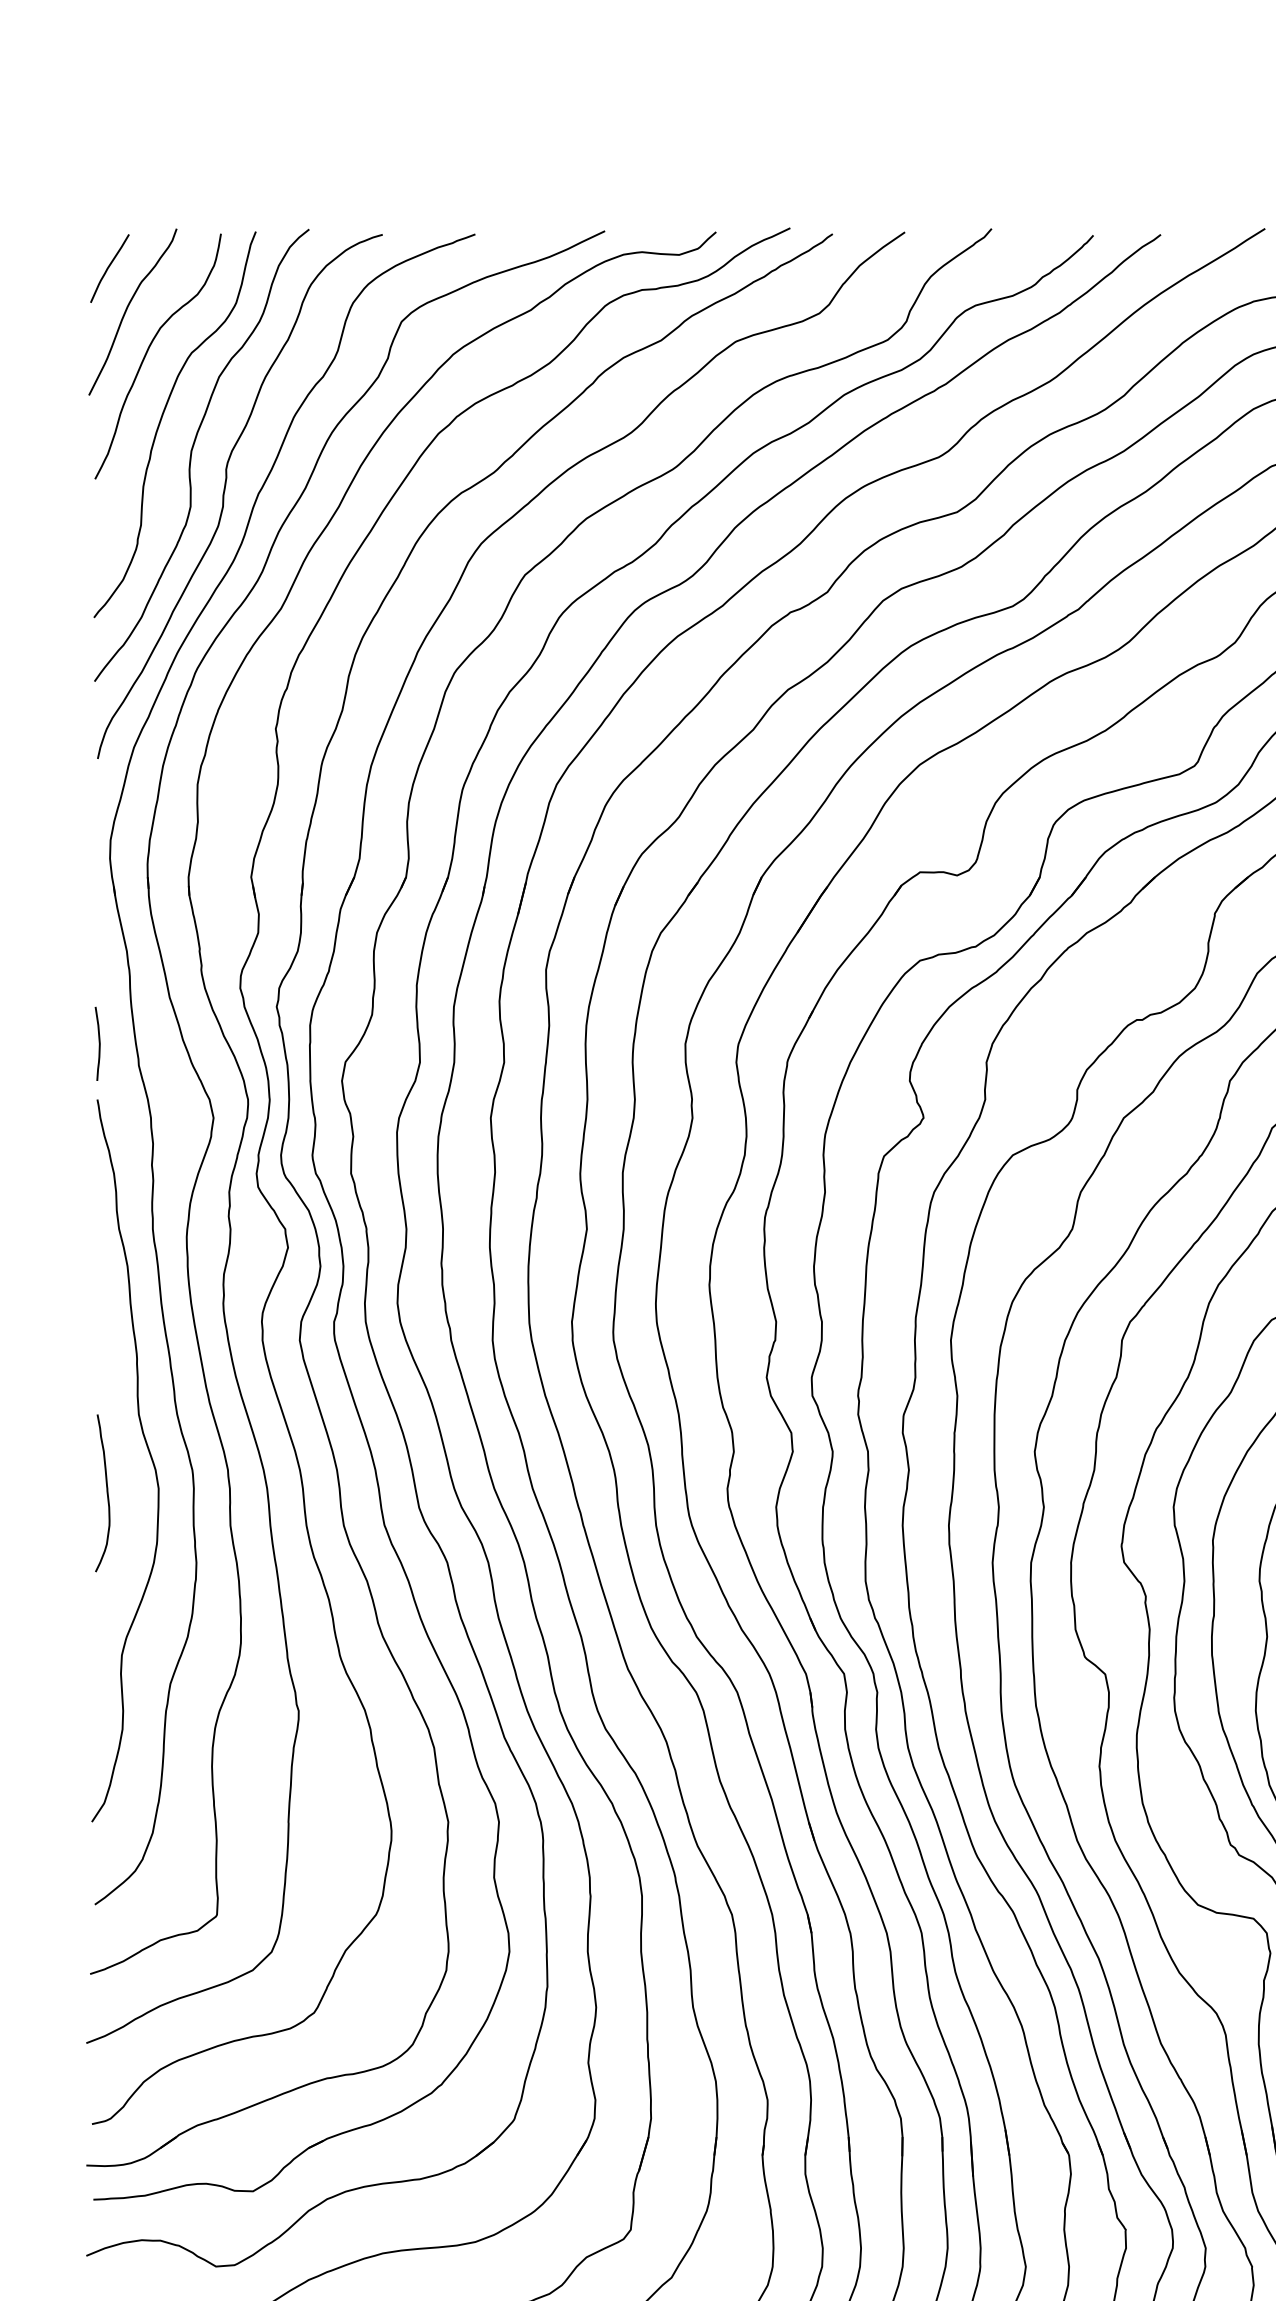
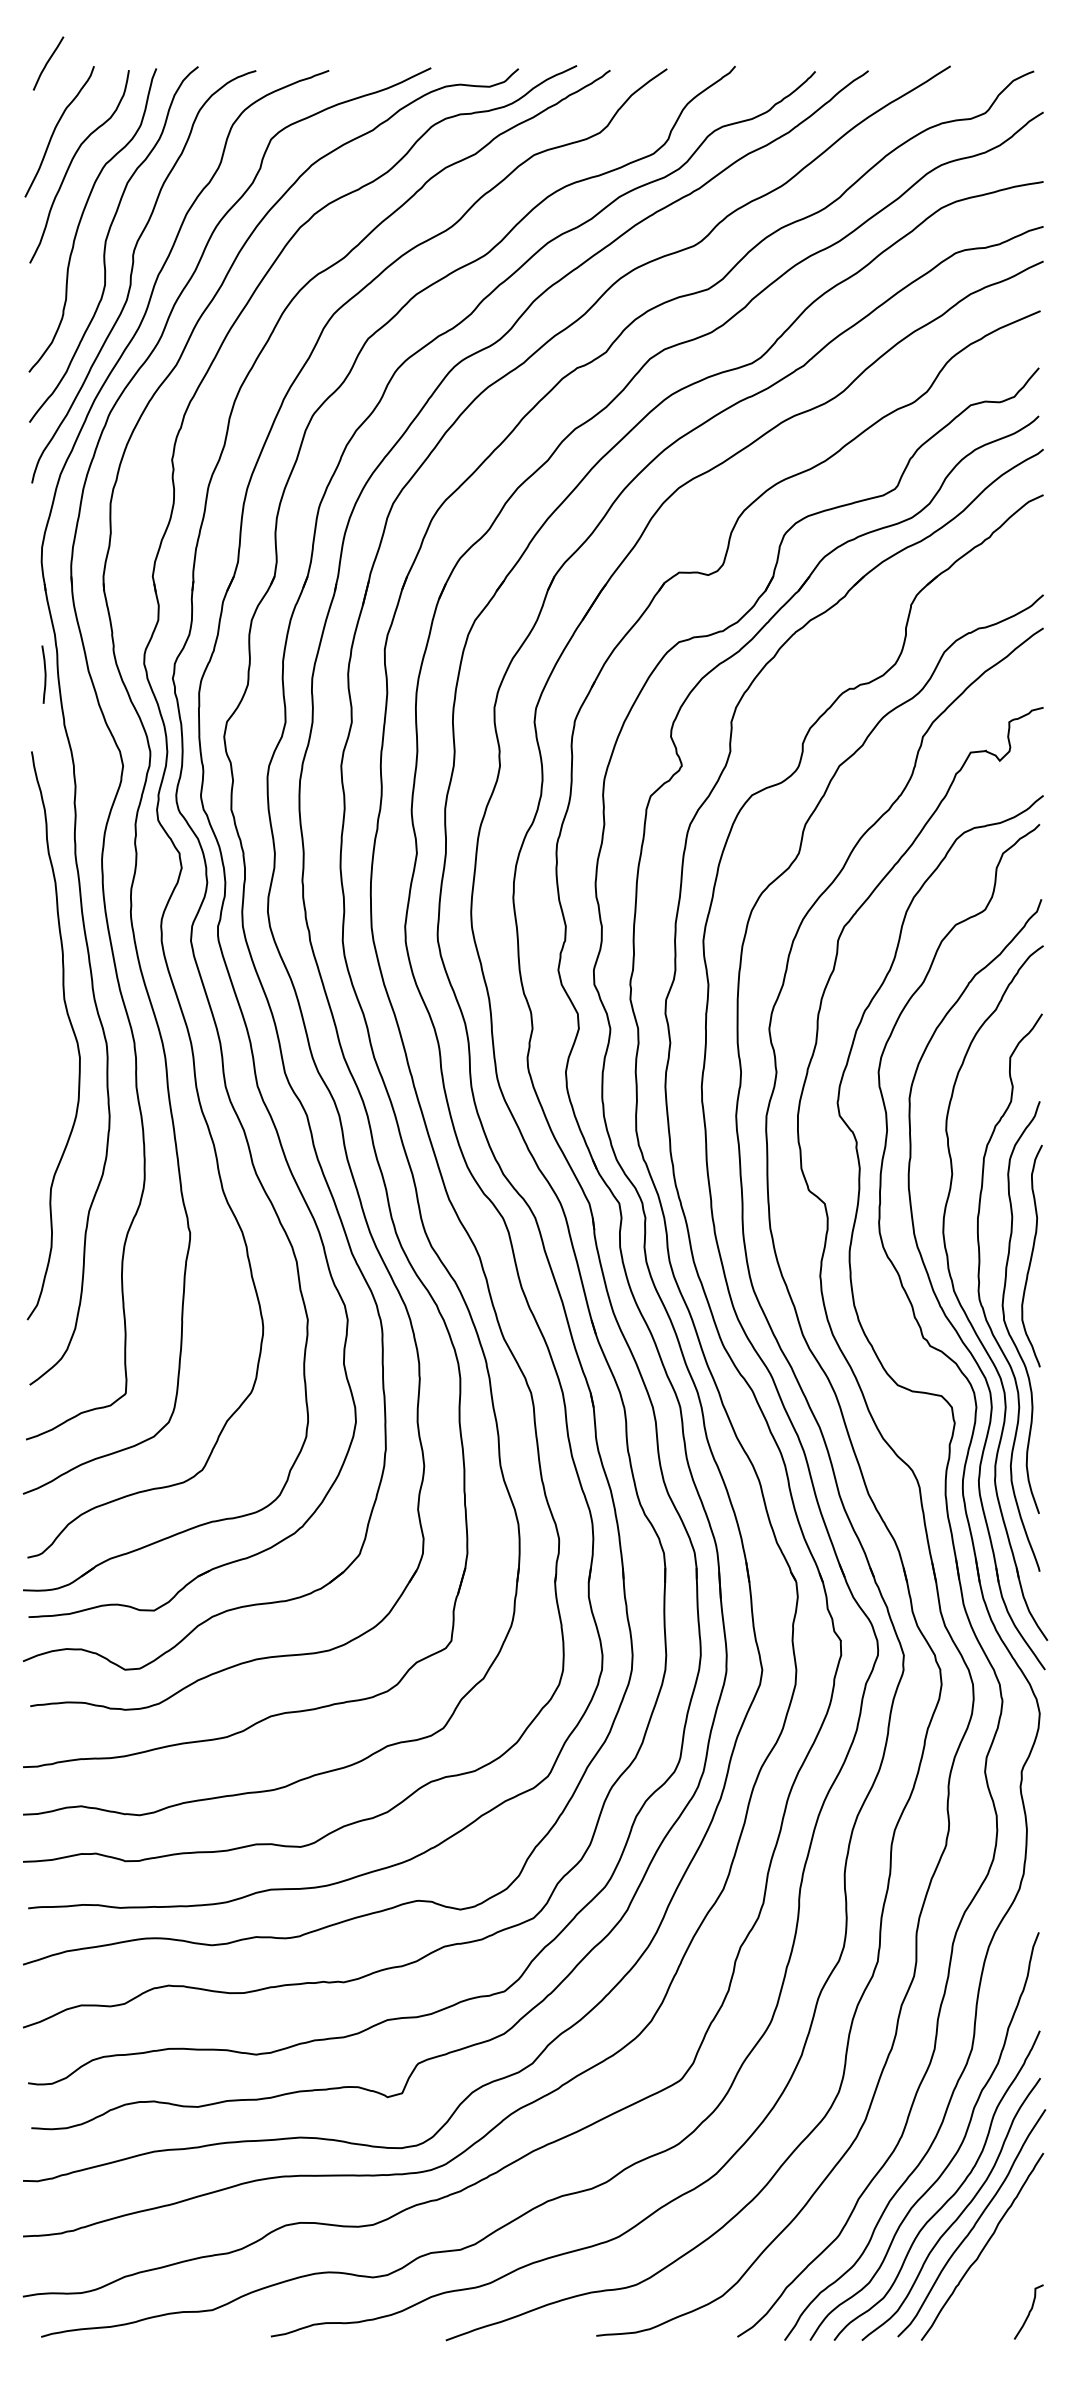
curve: (109, 267) -> (48, 62), moved
curve: (98, 1043) -> (44, 674), moved
curve: (106, 1492) -> (38, 1060), removed

